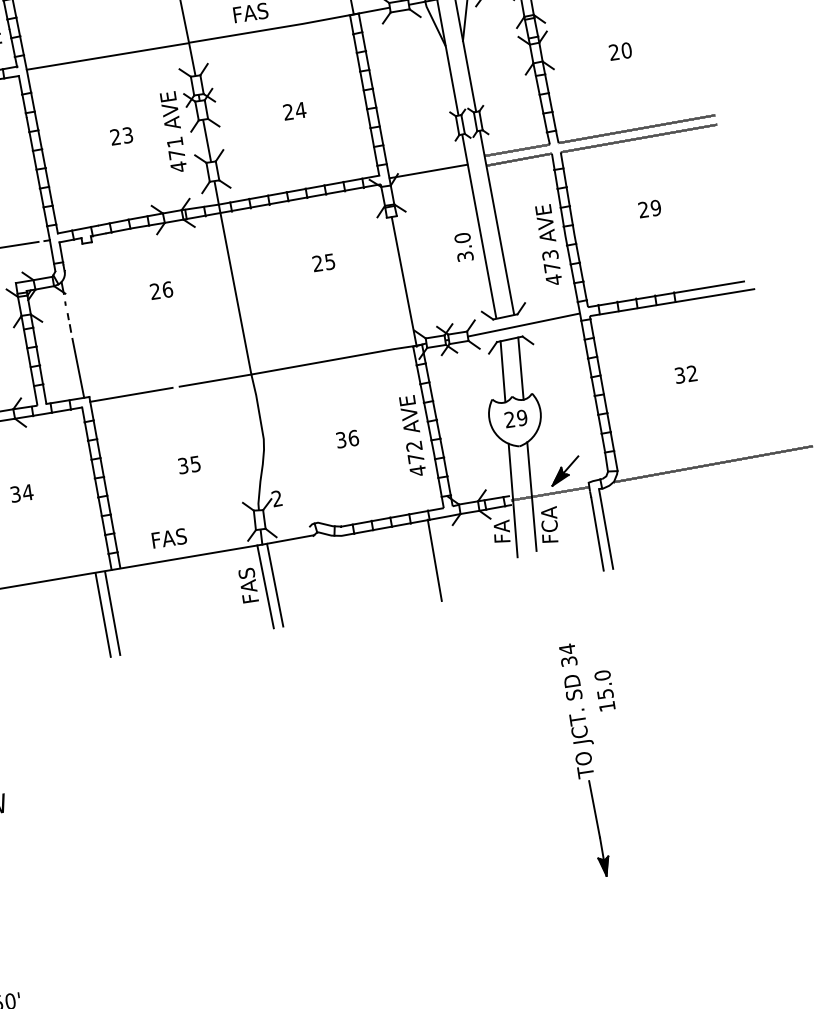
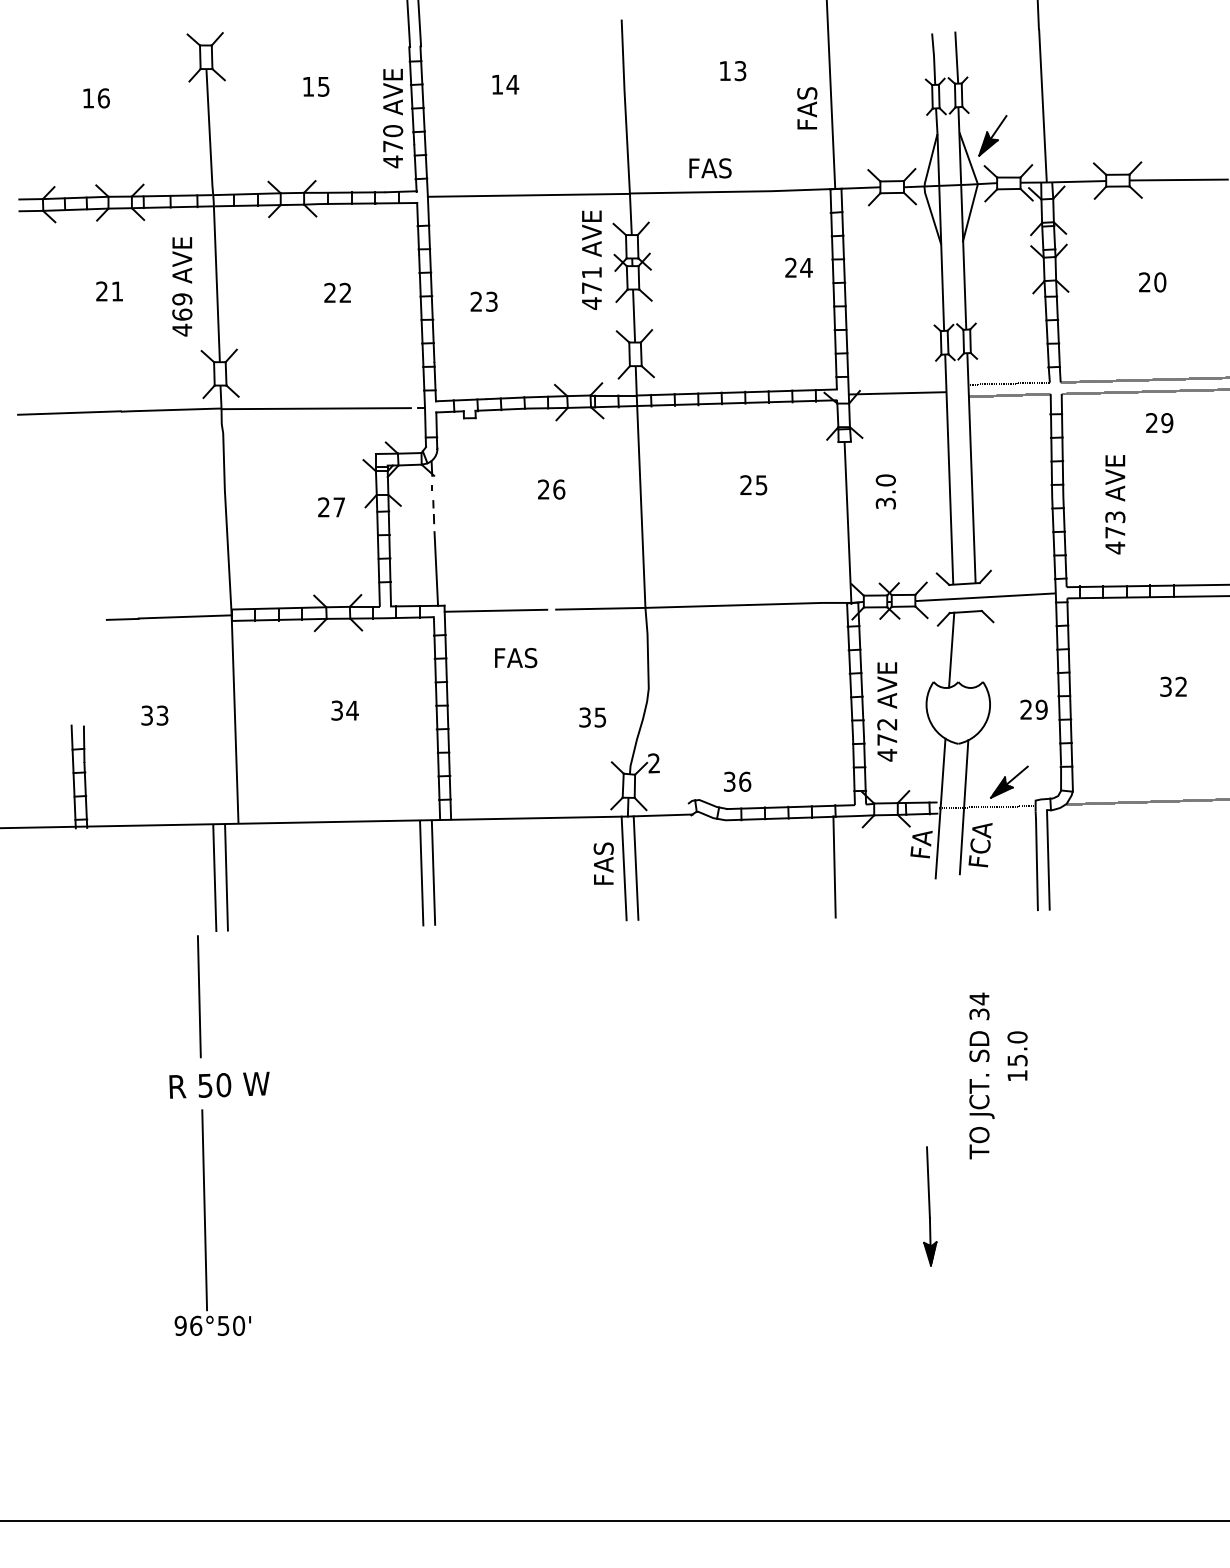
text: (294, 111) -> (798, 267), moved
text: (173, 131) -> (591, 259), moved
text: (121, 136) -> (483, 301), moved
text: (649, 209) -> (1159, 423), moved
text: (548, 244) -> (1115, 504), moved
text: (463, 247) -> (885, 491), moved
line: (520, 368) -> (973, 649), removed
text: (515, 418) -> (1033, 709), moved
text: (412, 435) -> (887, 711), moved
text: (347, 438) -> (737, 781), moved
text: (189, 464) -> (592, 717), moved
text: (169, 538) -> (516, 658), moved
part: (599, 828) -> (930, 1206), moved

